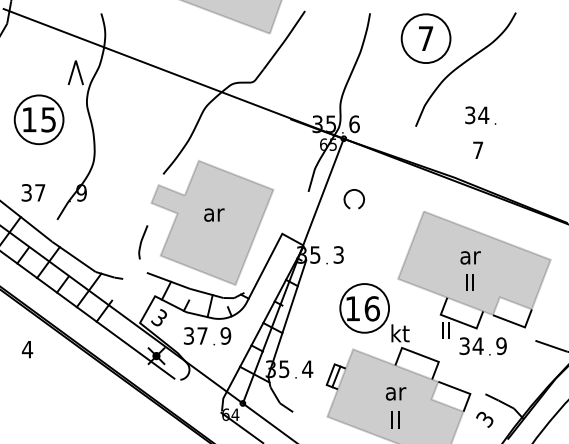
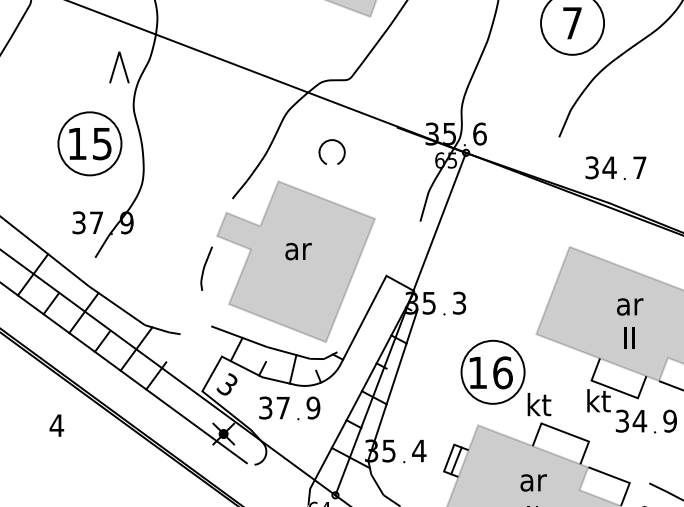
text: (480, 115) -> (605, 168), moved
part: (38, 119) -> (89, 143), moved
text: (33, 192) -> (87, 222), moved
part: (348, 193) -> (324, 144), moved
curve: (142, 241) -> (205, 267), moved
text: (446, 330) -> (598, 400), II -> kt

